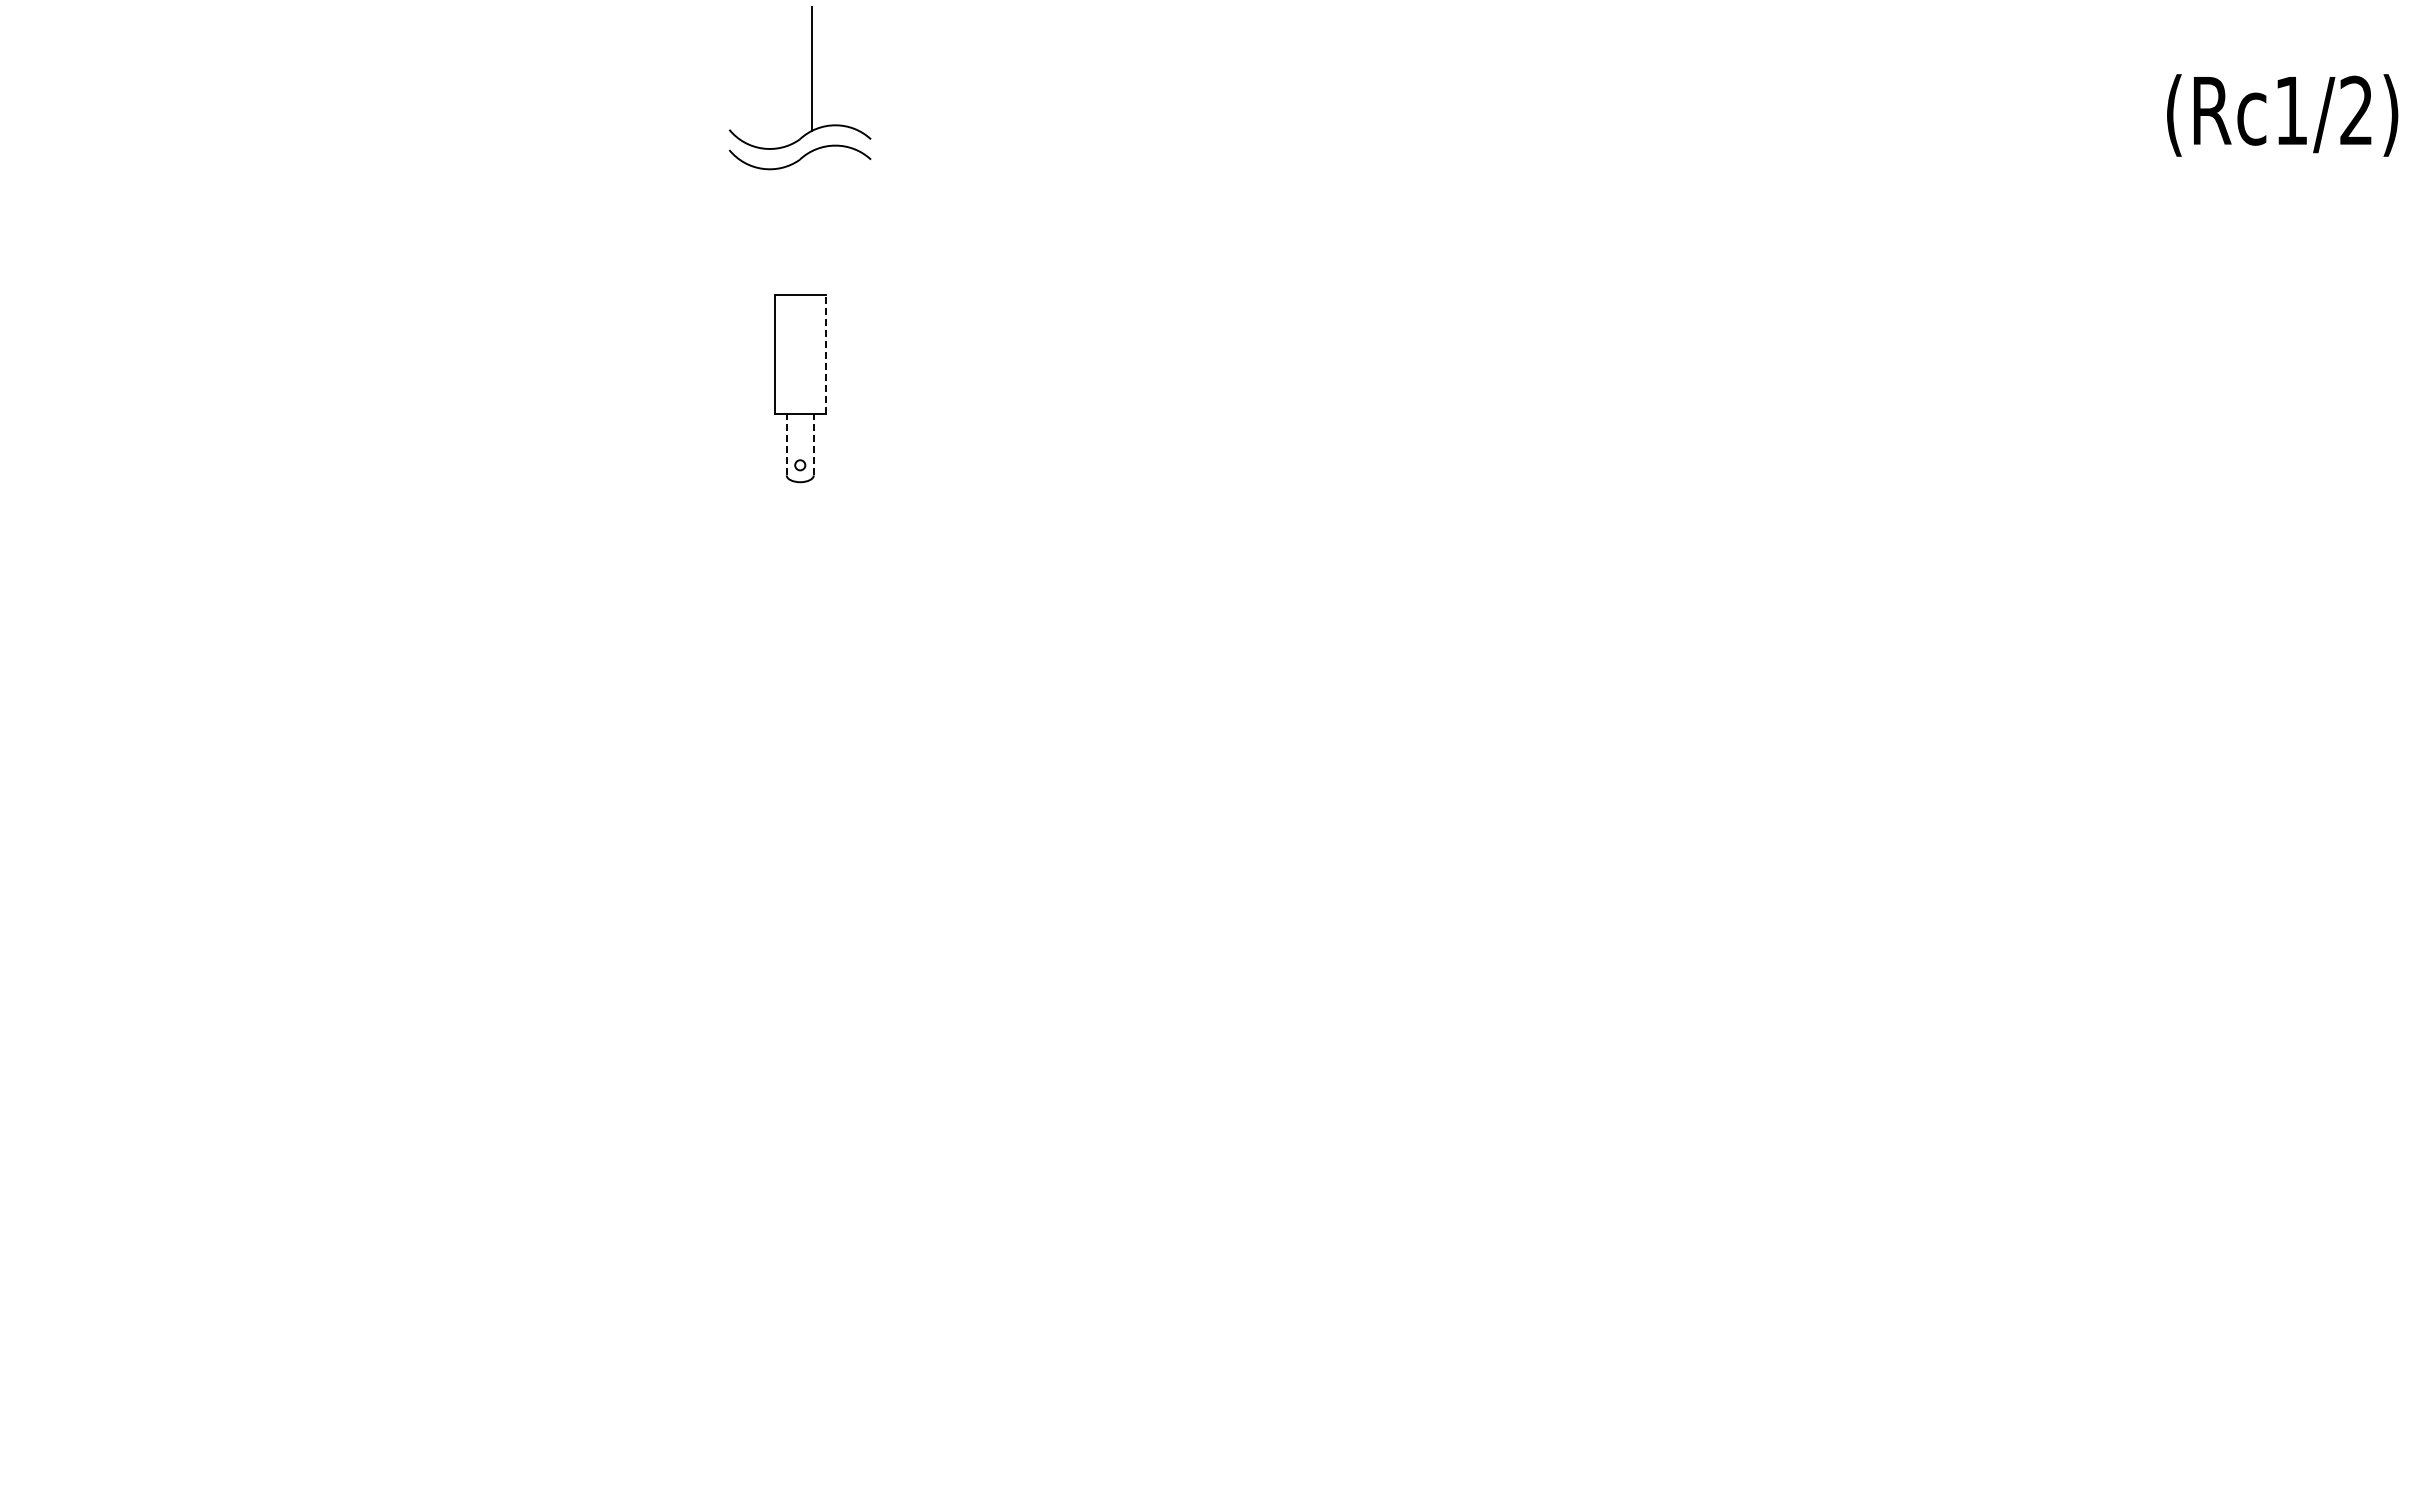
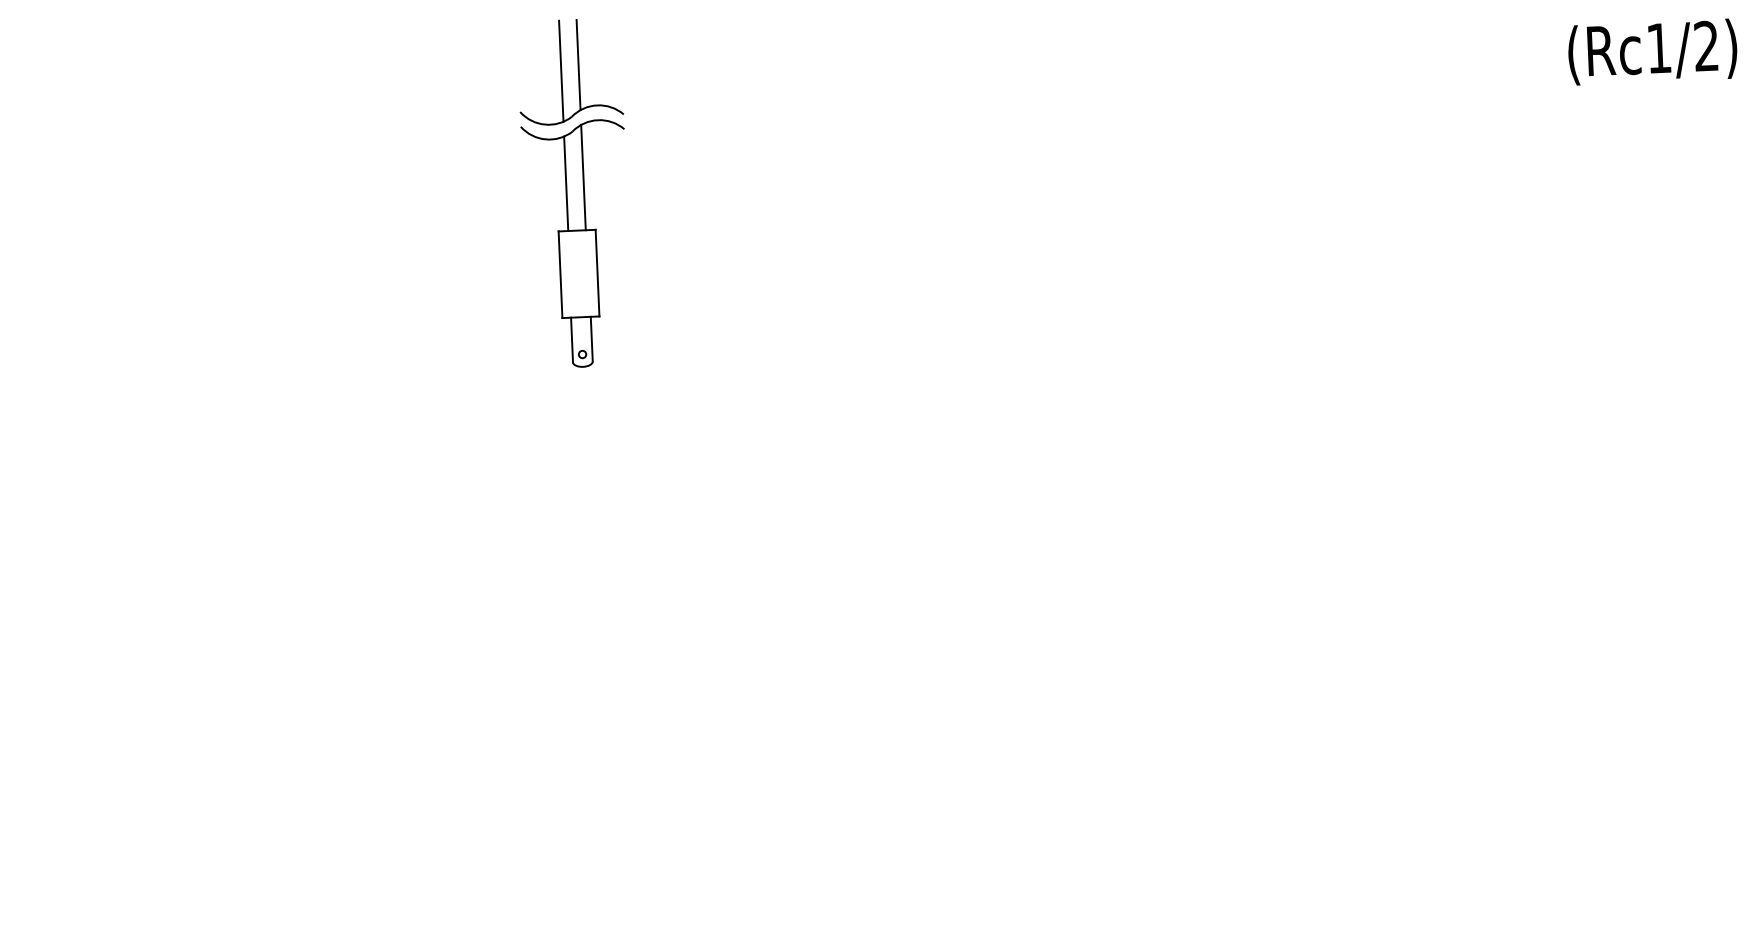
line: (788, 76) -> (561, 71), added
line: (812, 223) -> (583, 177), added
line: (788, 230) -> (566, 183), added
line: (825, 354) -> (597, 272), dashed -> solid
line: (786, 444) -> (571, 339), dashed -> solid
line: (813, 444) -> (591, 338), dashed -> solid

